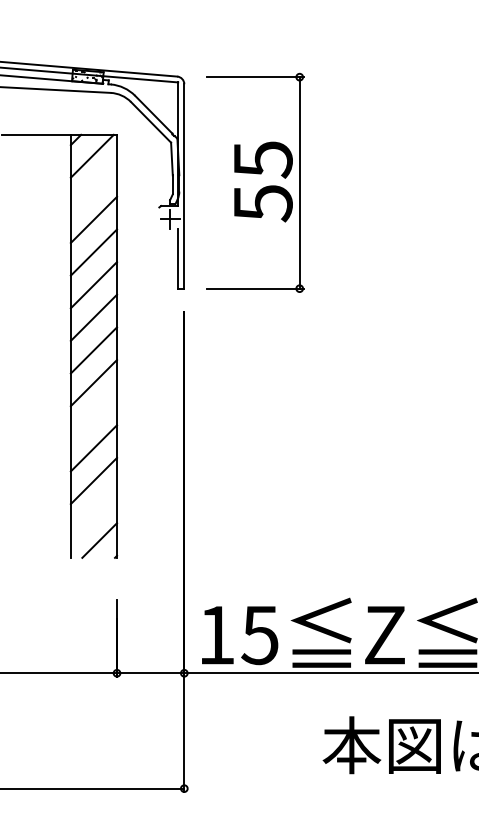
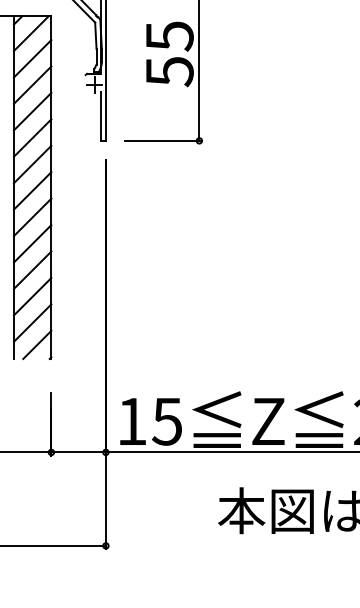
line: (93, 187) -> (32, 58), added
line: (93, 415) -> (32, 243), added
line: (93, 513) -> (32, 322), added

